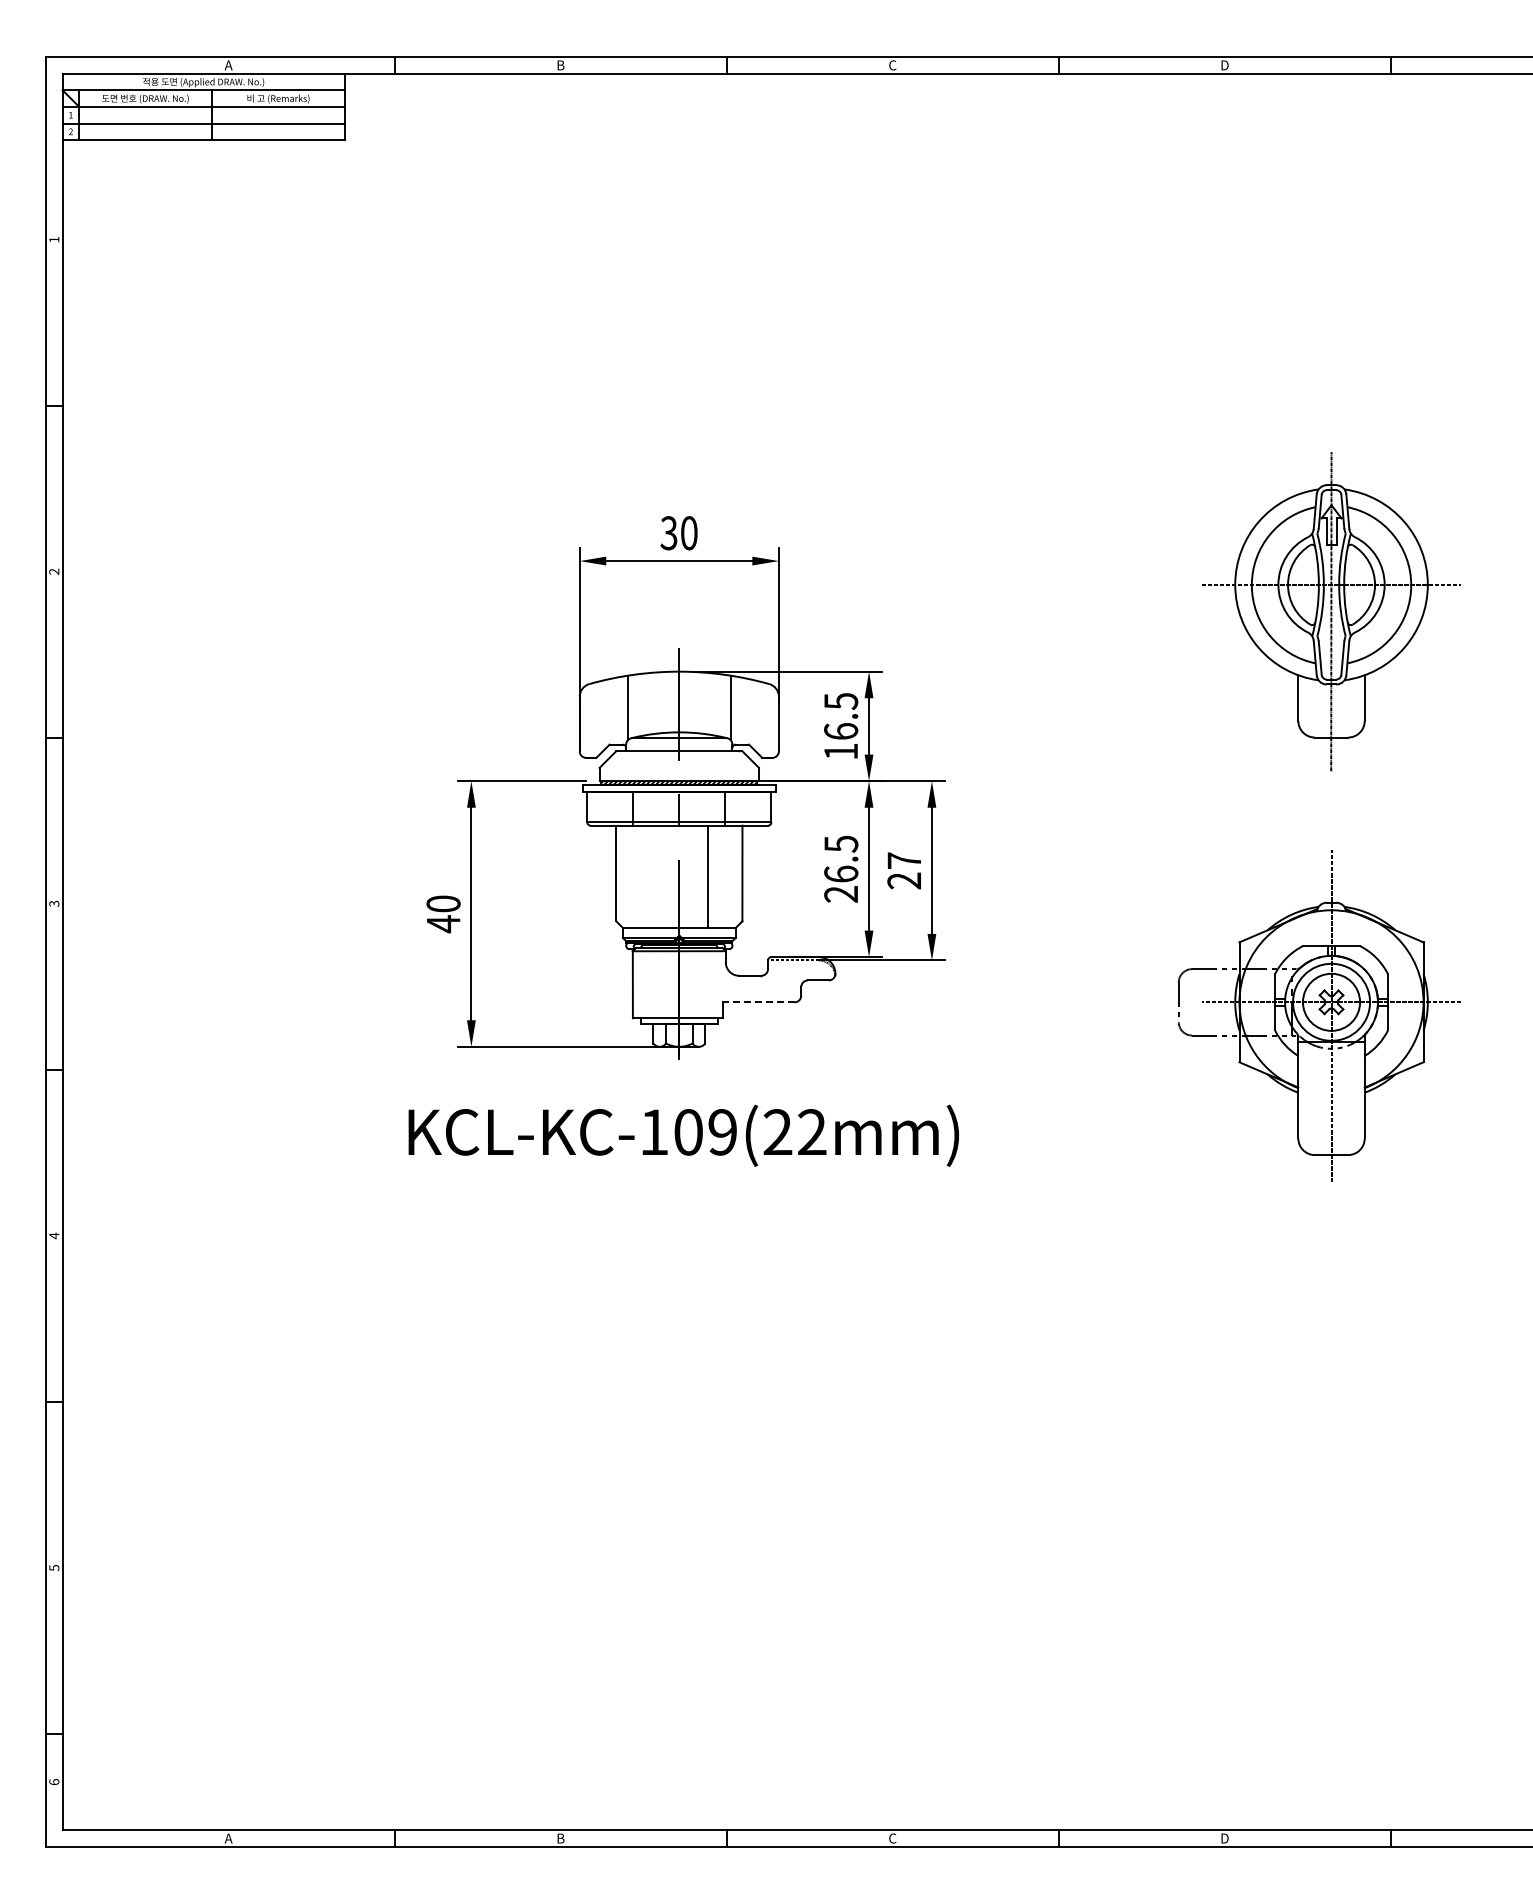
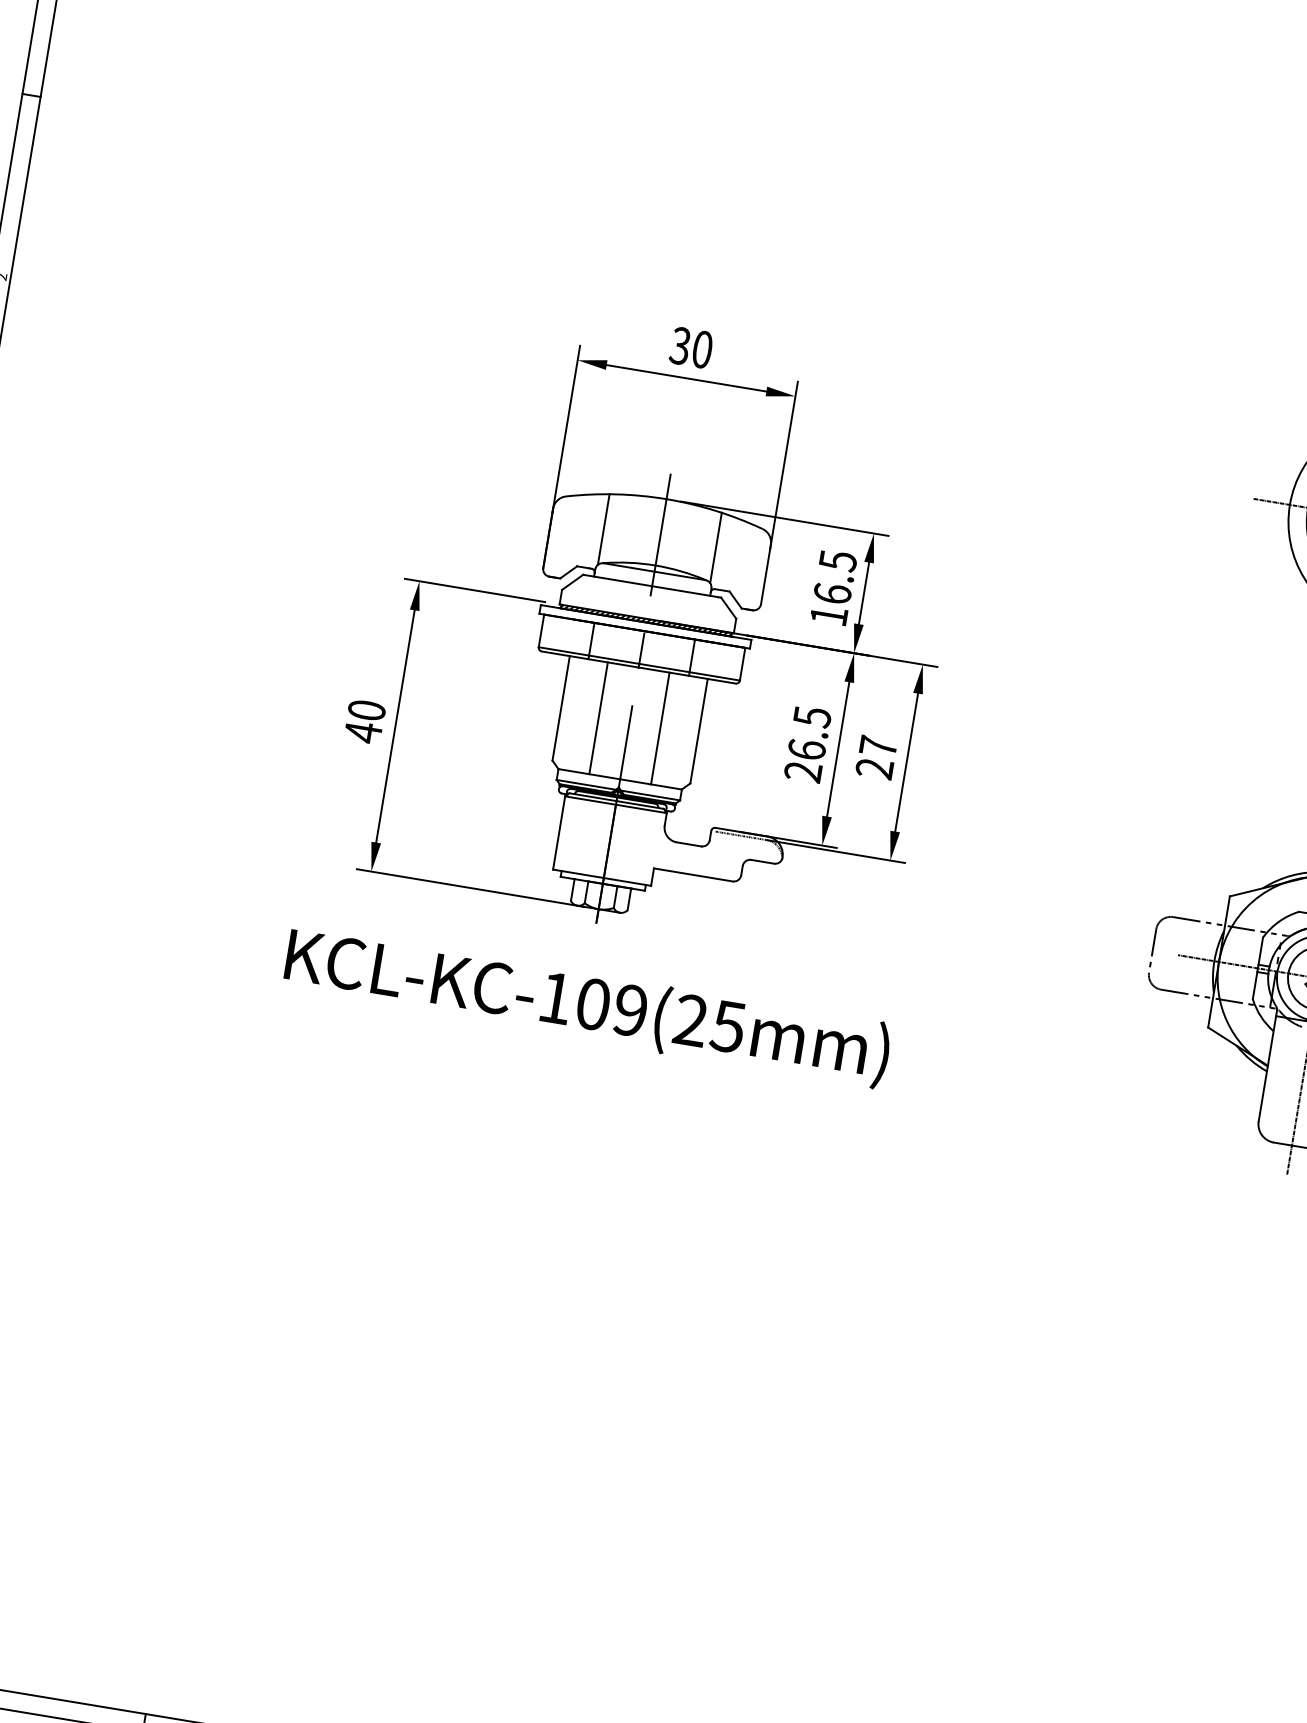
line: (651, 876) -> (599, 718), added
line: (758, 1002) -> (693, 875), dashed -> solid
text: (811, 1132) -> (727, 1026), KCL-KC-109(22mm) -> KCL-KC-109(25mm)

